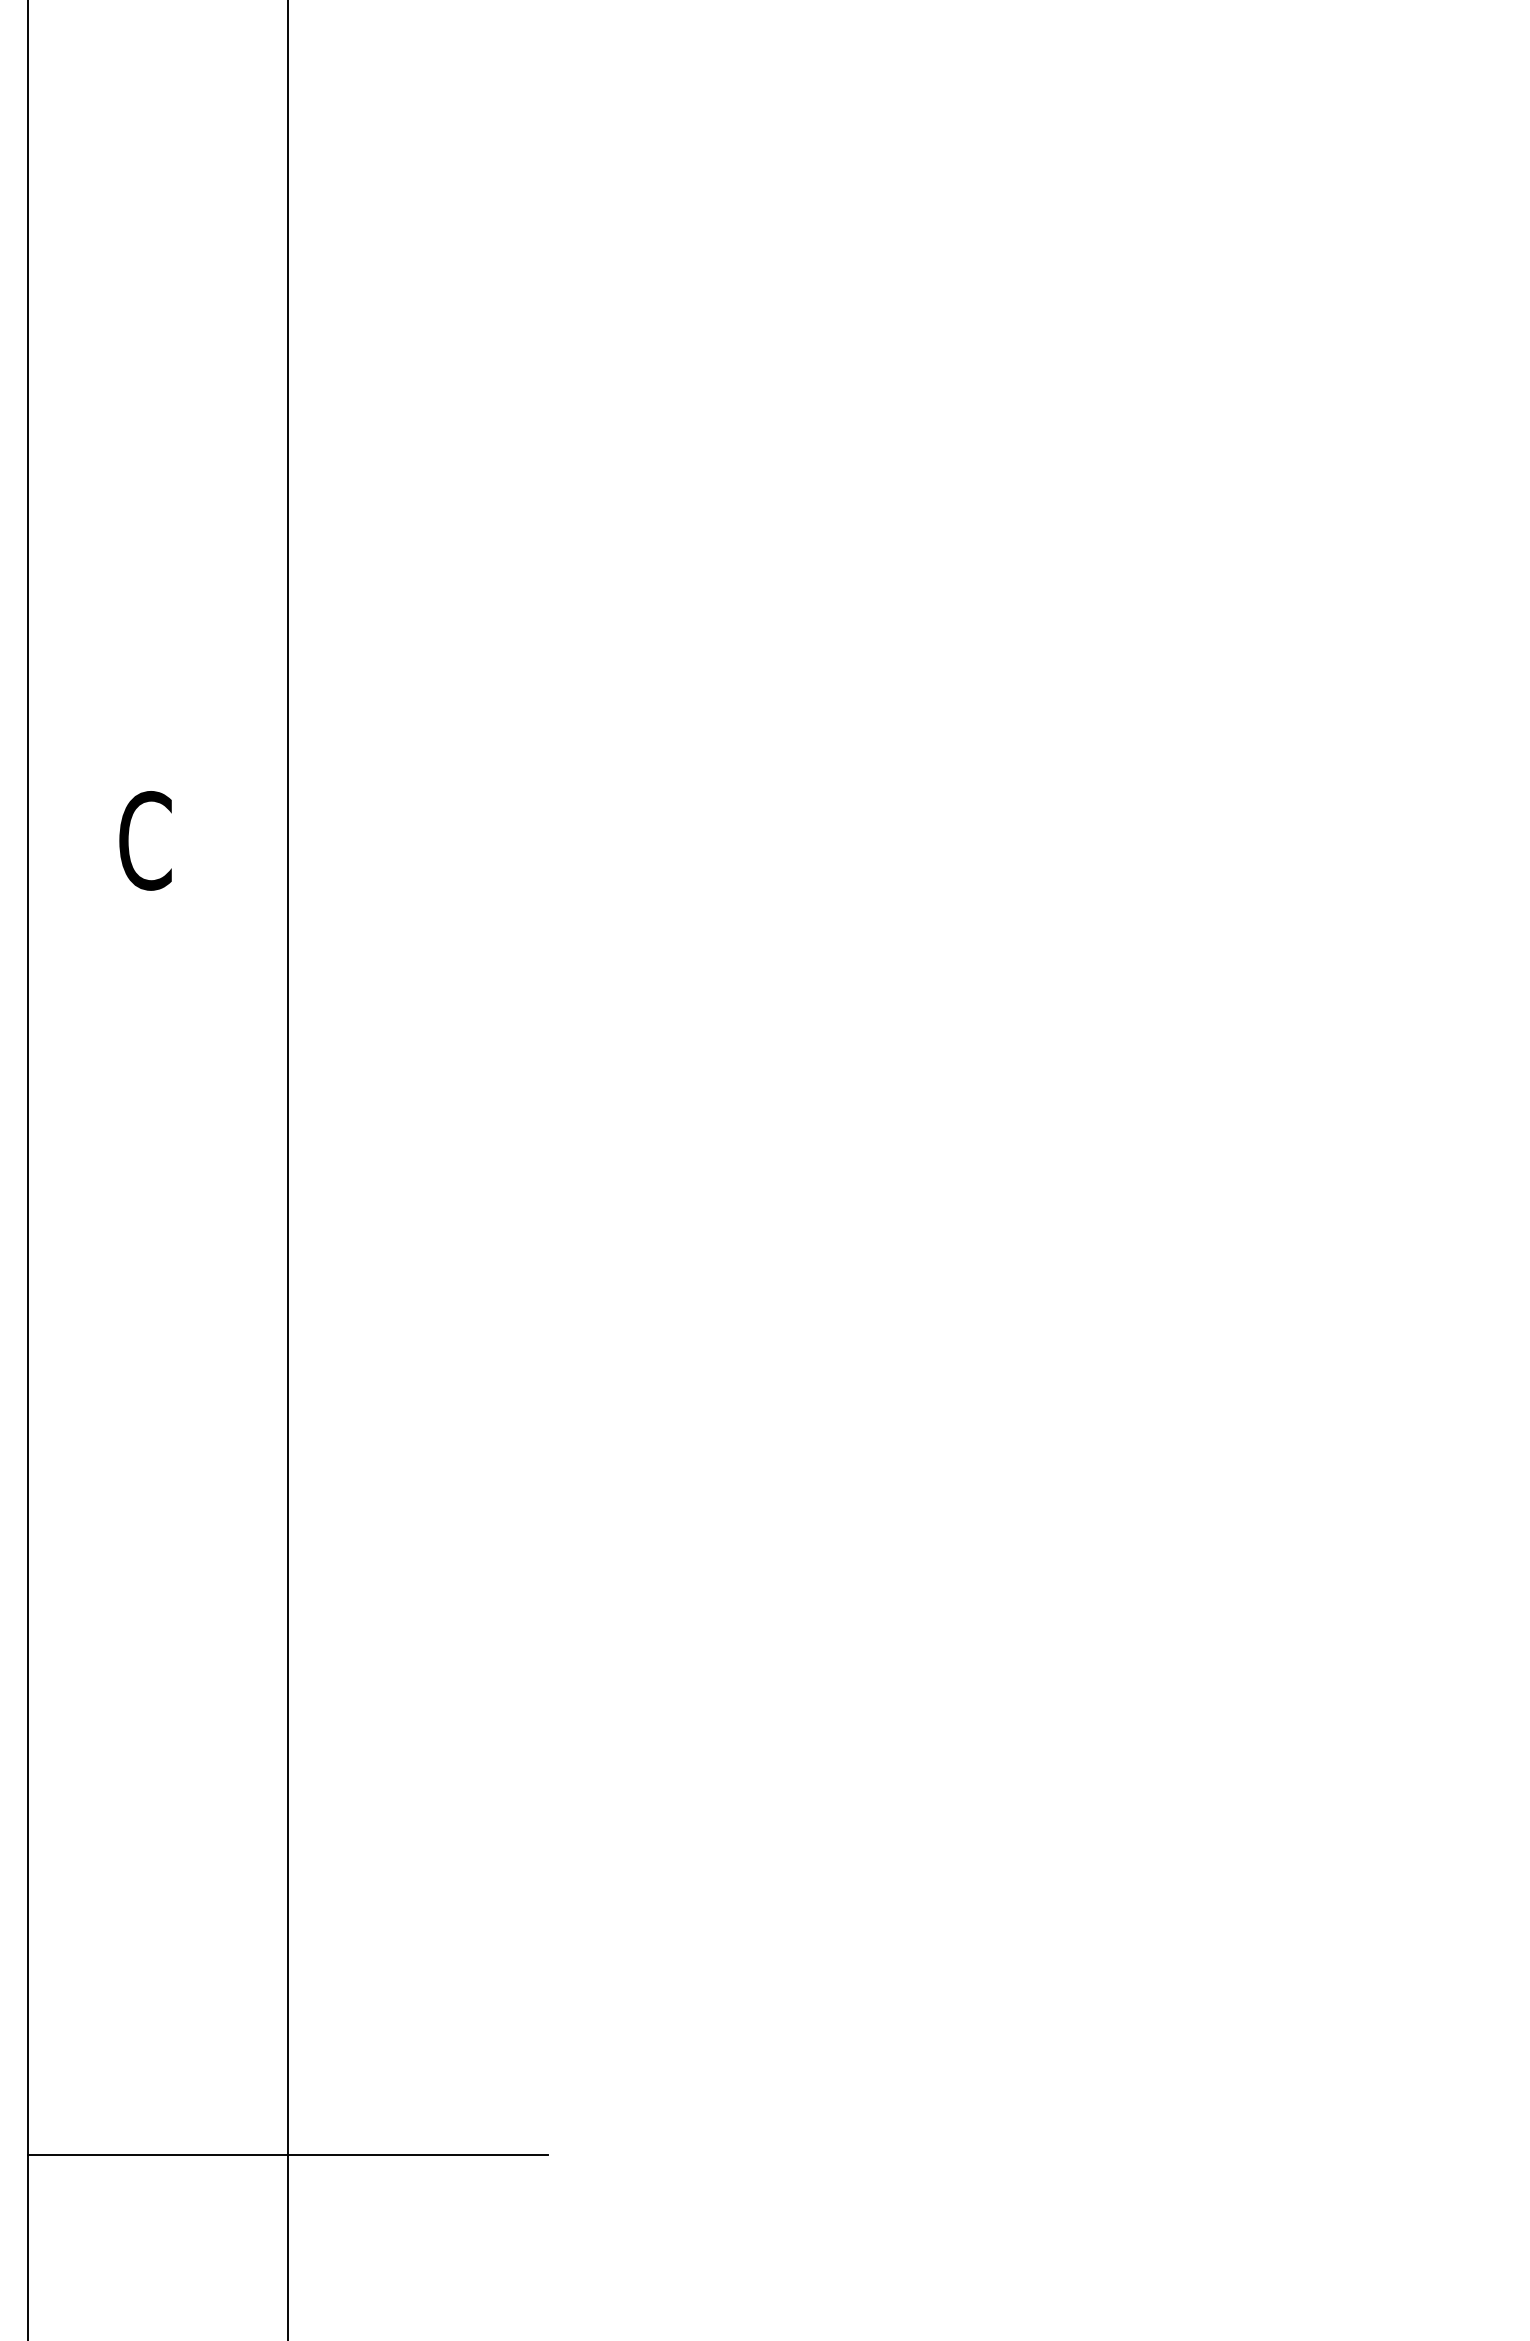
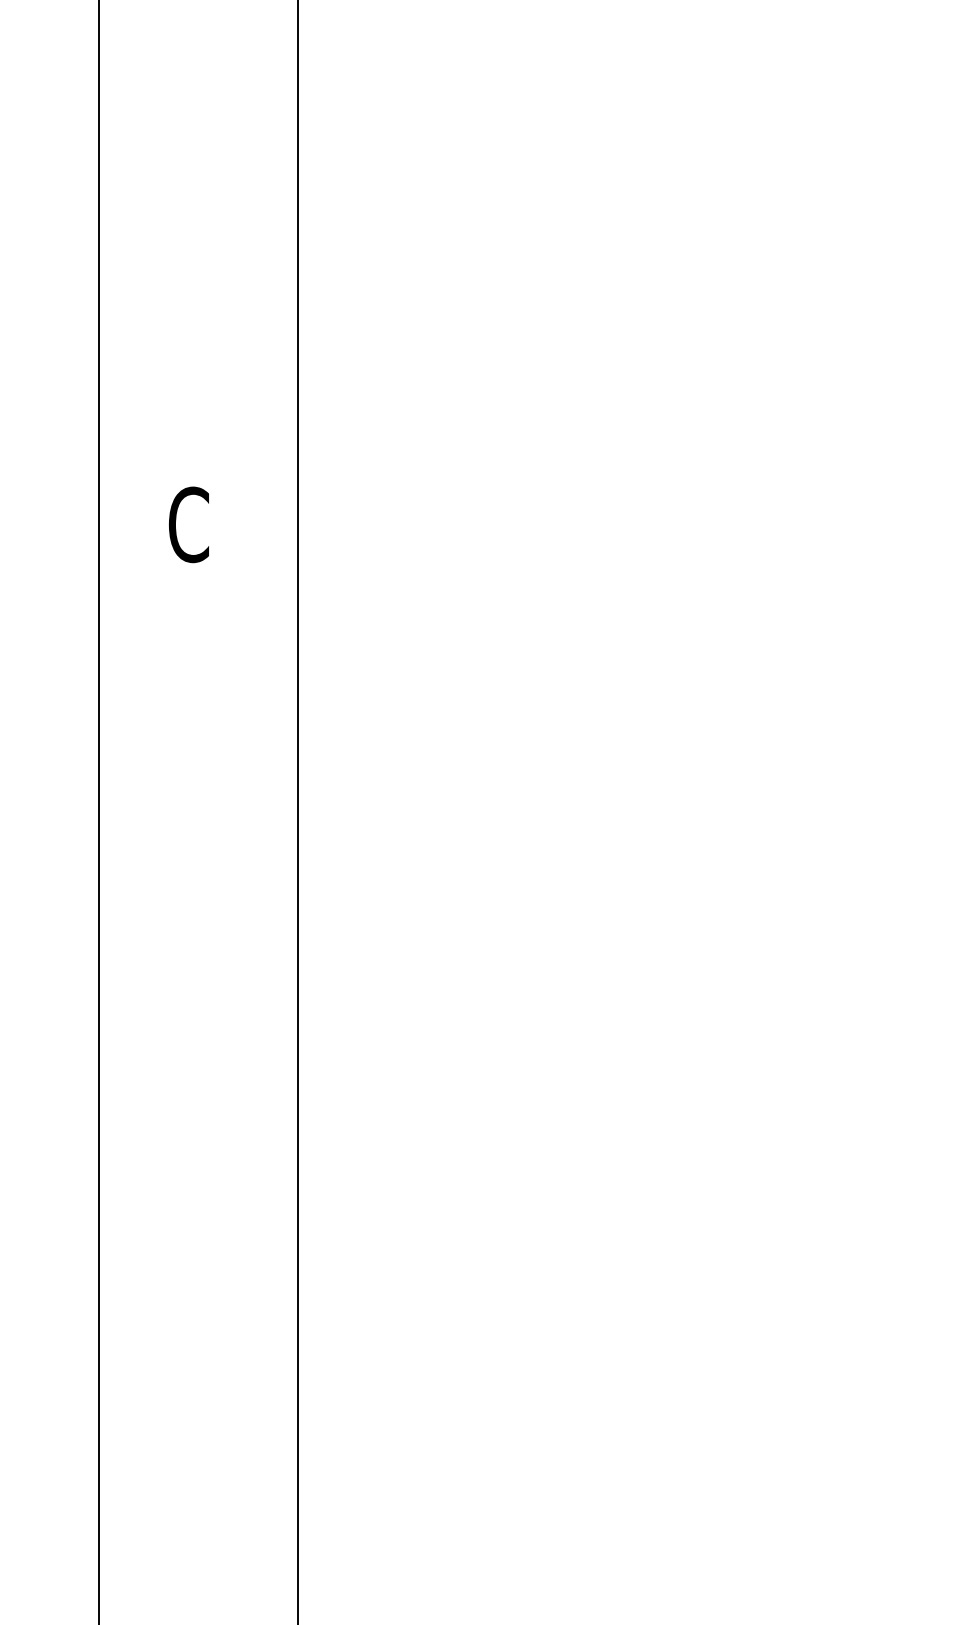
line: (287, 2154) -> (297, 1530), removed

